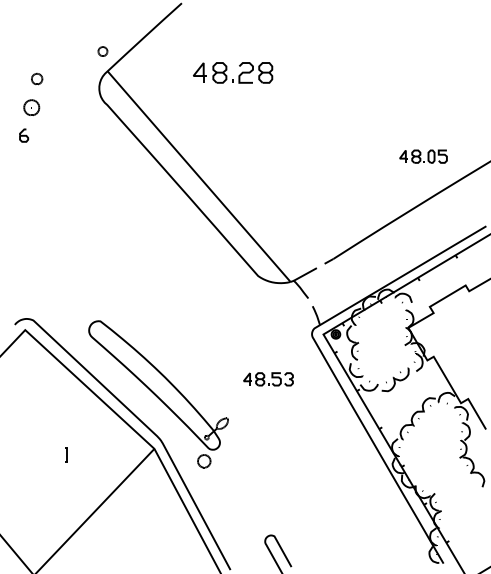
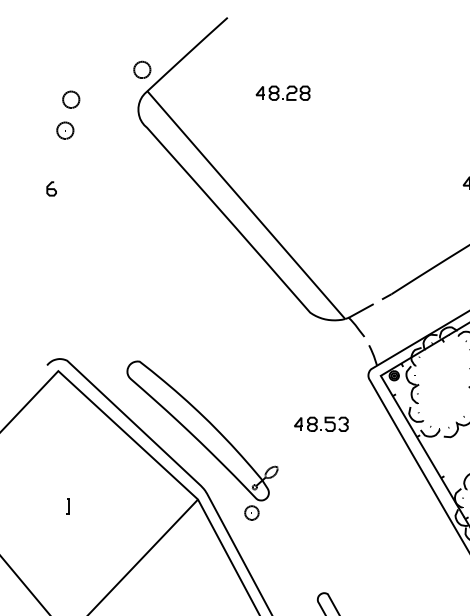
part: (102, 51) -> (141, 69), size x1.67
part: (232, 73) -> (282, 93), size x0.62
part: (36, 78) -> (70, 99), size x1.43
part: (24, 135) -> (52, 188), moved
line: (66, 454) -> (68, 505), moved

